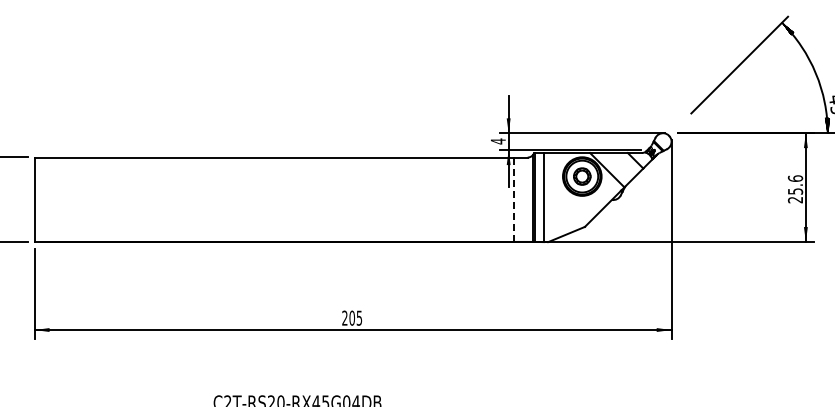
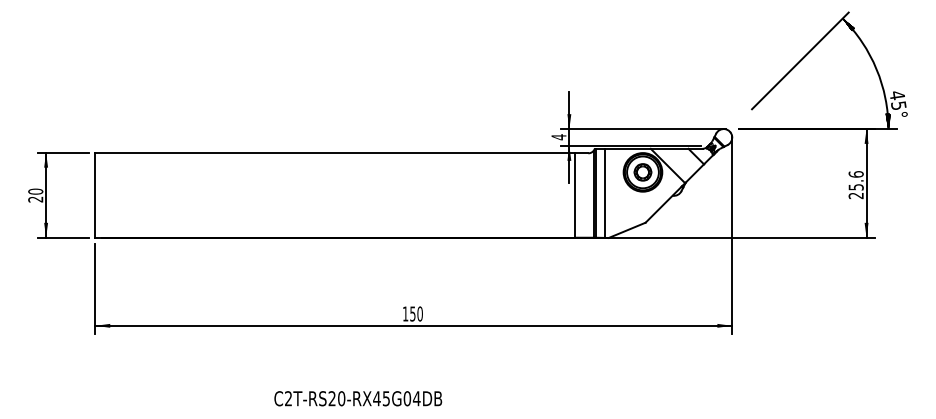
line: (513, 200) -> (574, 196), dashed -> solid
text: (351, 317) -> (412, 313), 205 -> 150

